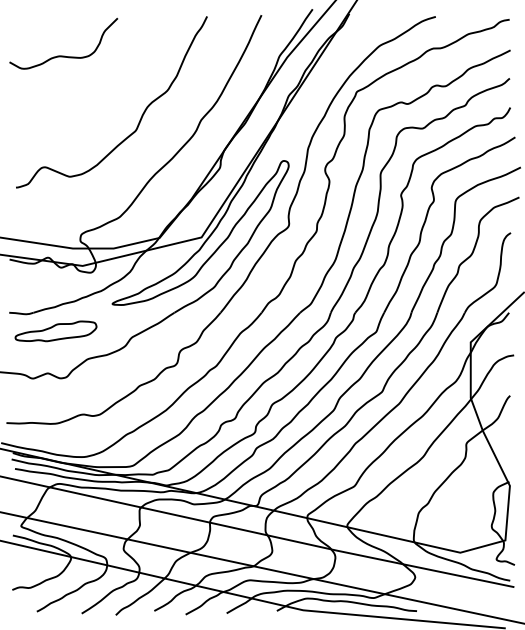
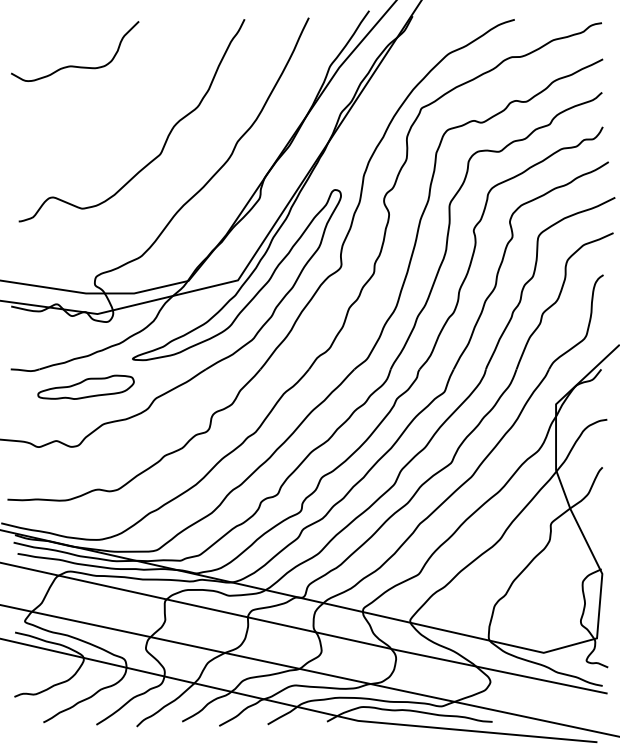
part: (55, 330) -> (85, 386), moved

